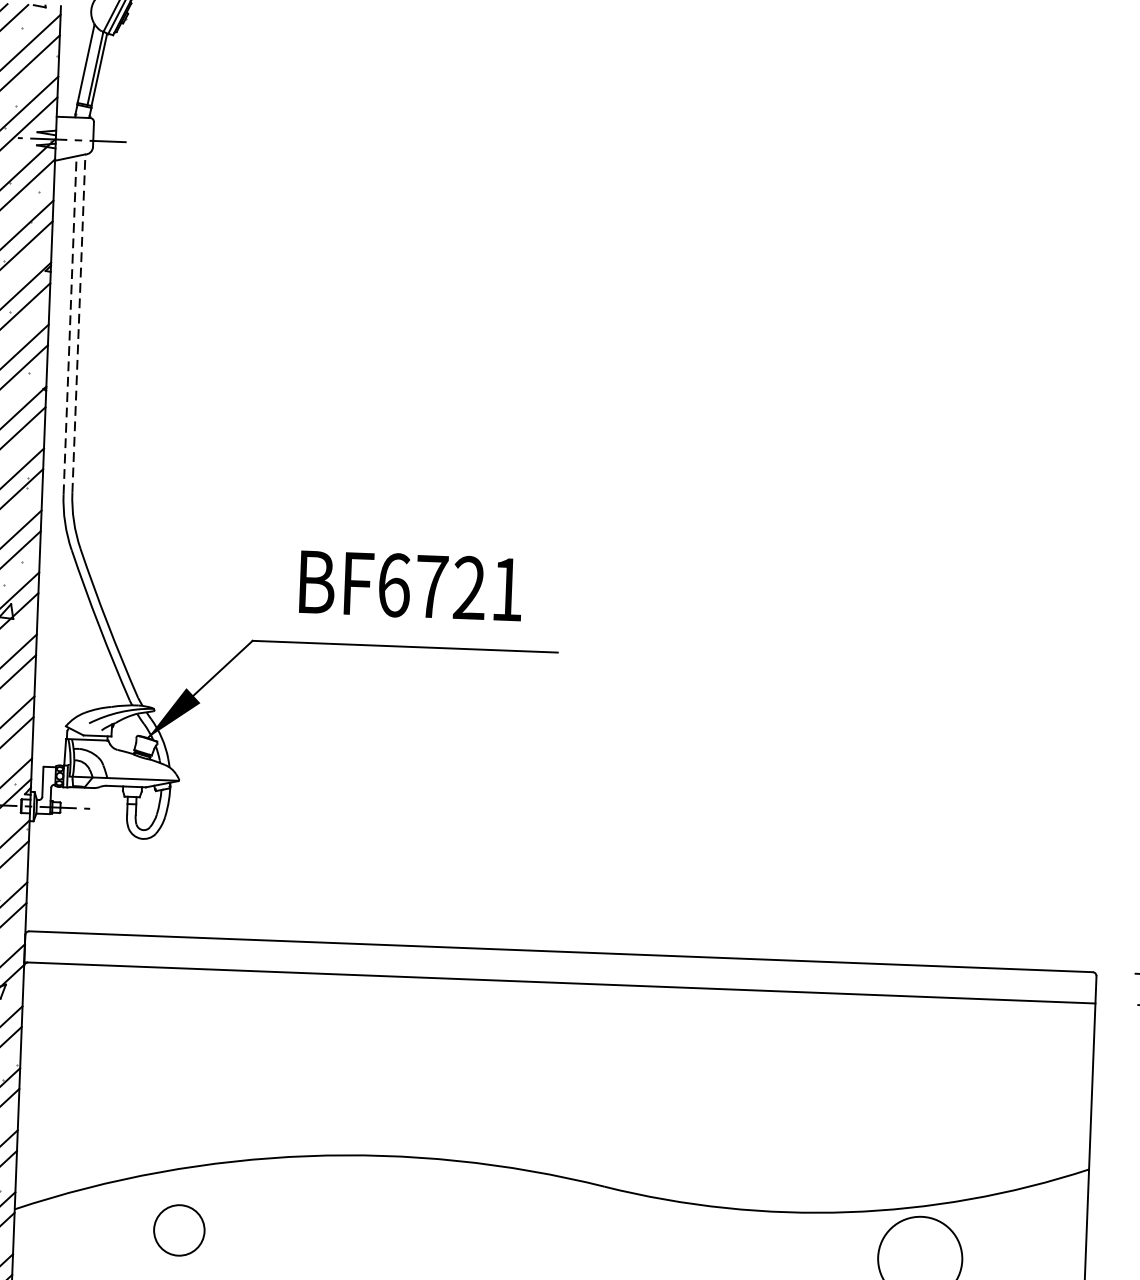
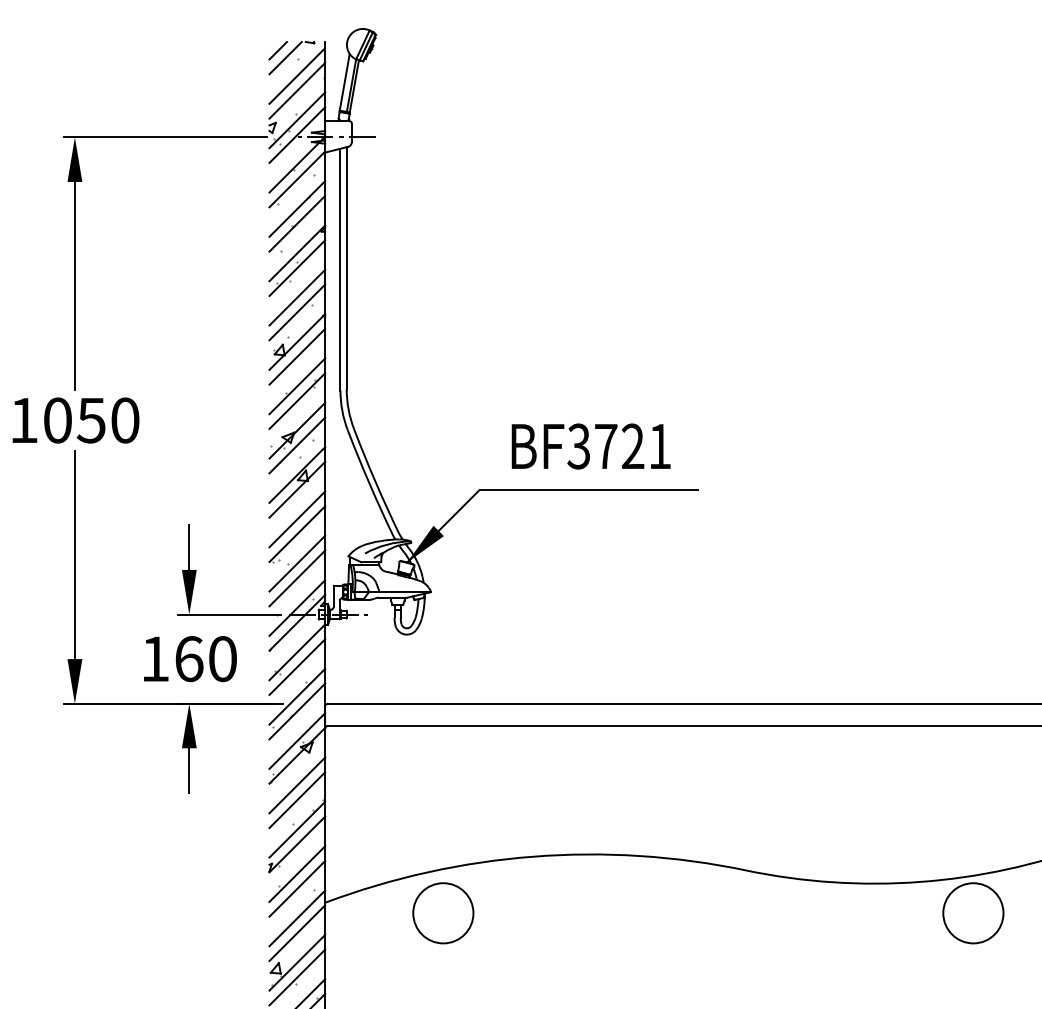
line: (78, 323) -> (346, 268), dashed -> solid
line: (70, 325) -> (340, 269), dashed -> solid
text: (393, 585) -> (578, 446), BF6721 -> BF3721
circle: (179, 1230) -> (443, 913), size x1.67

